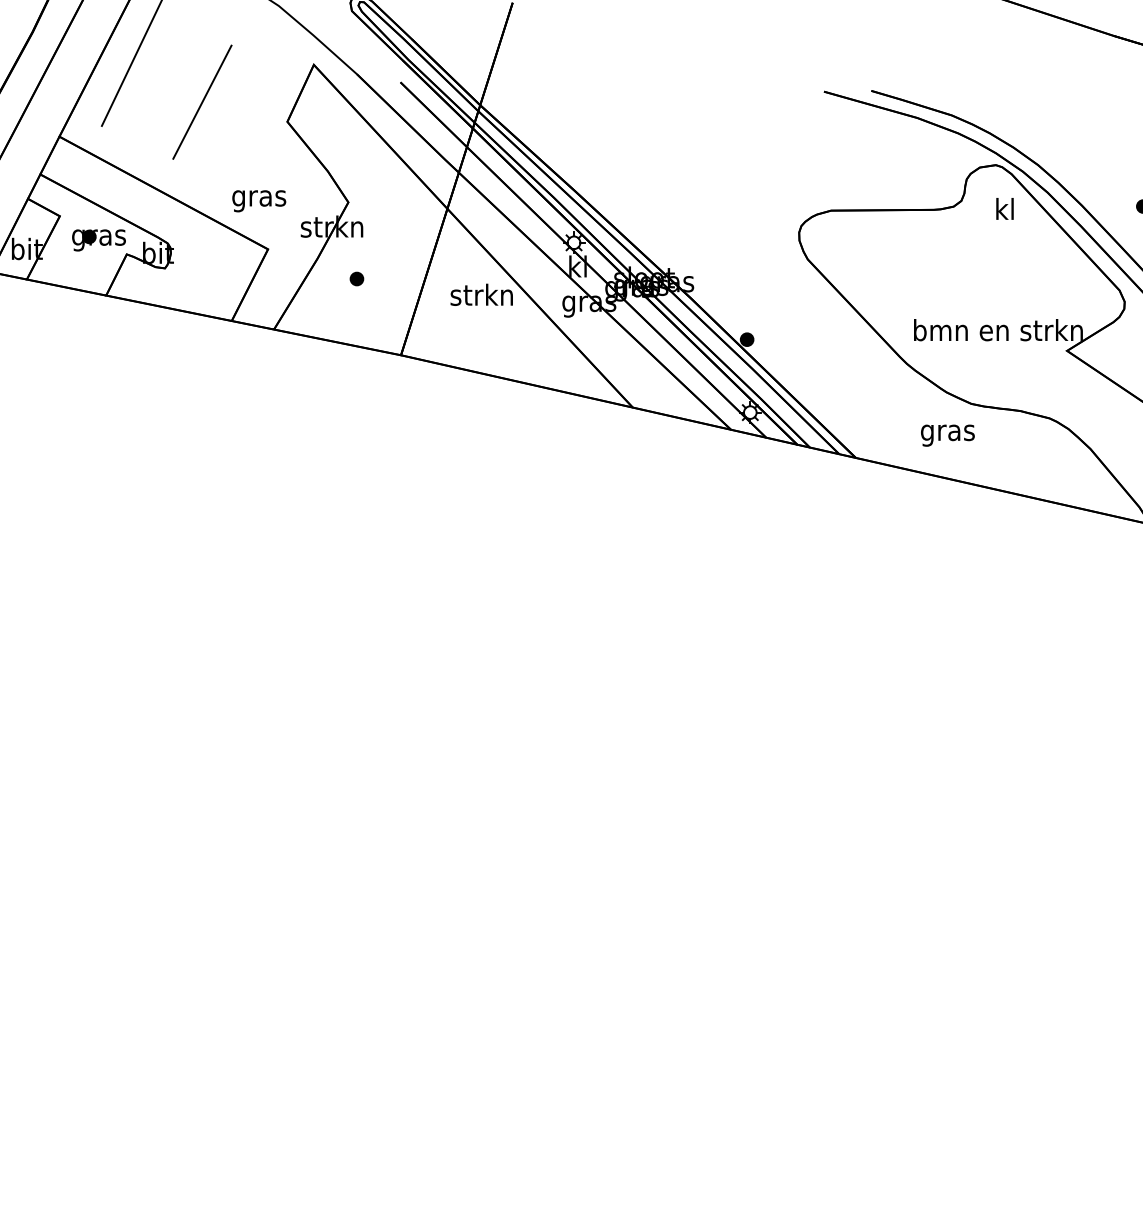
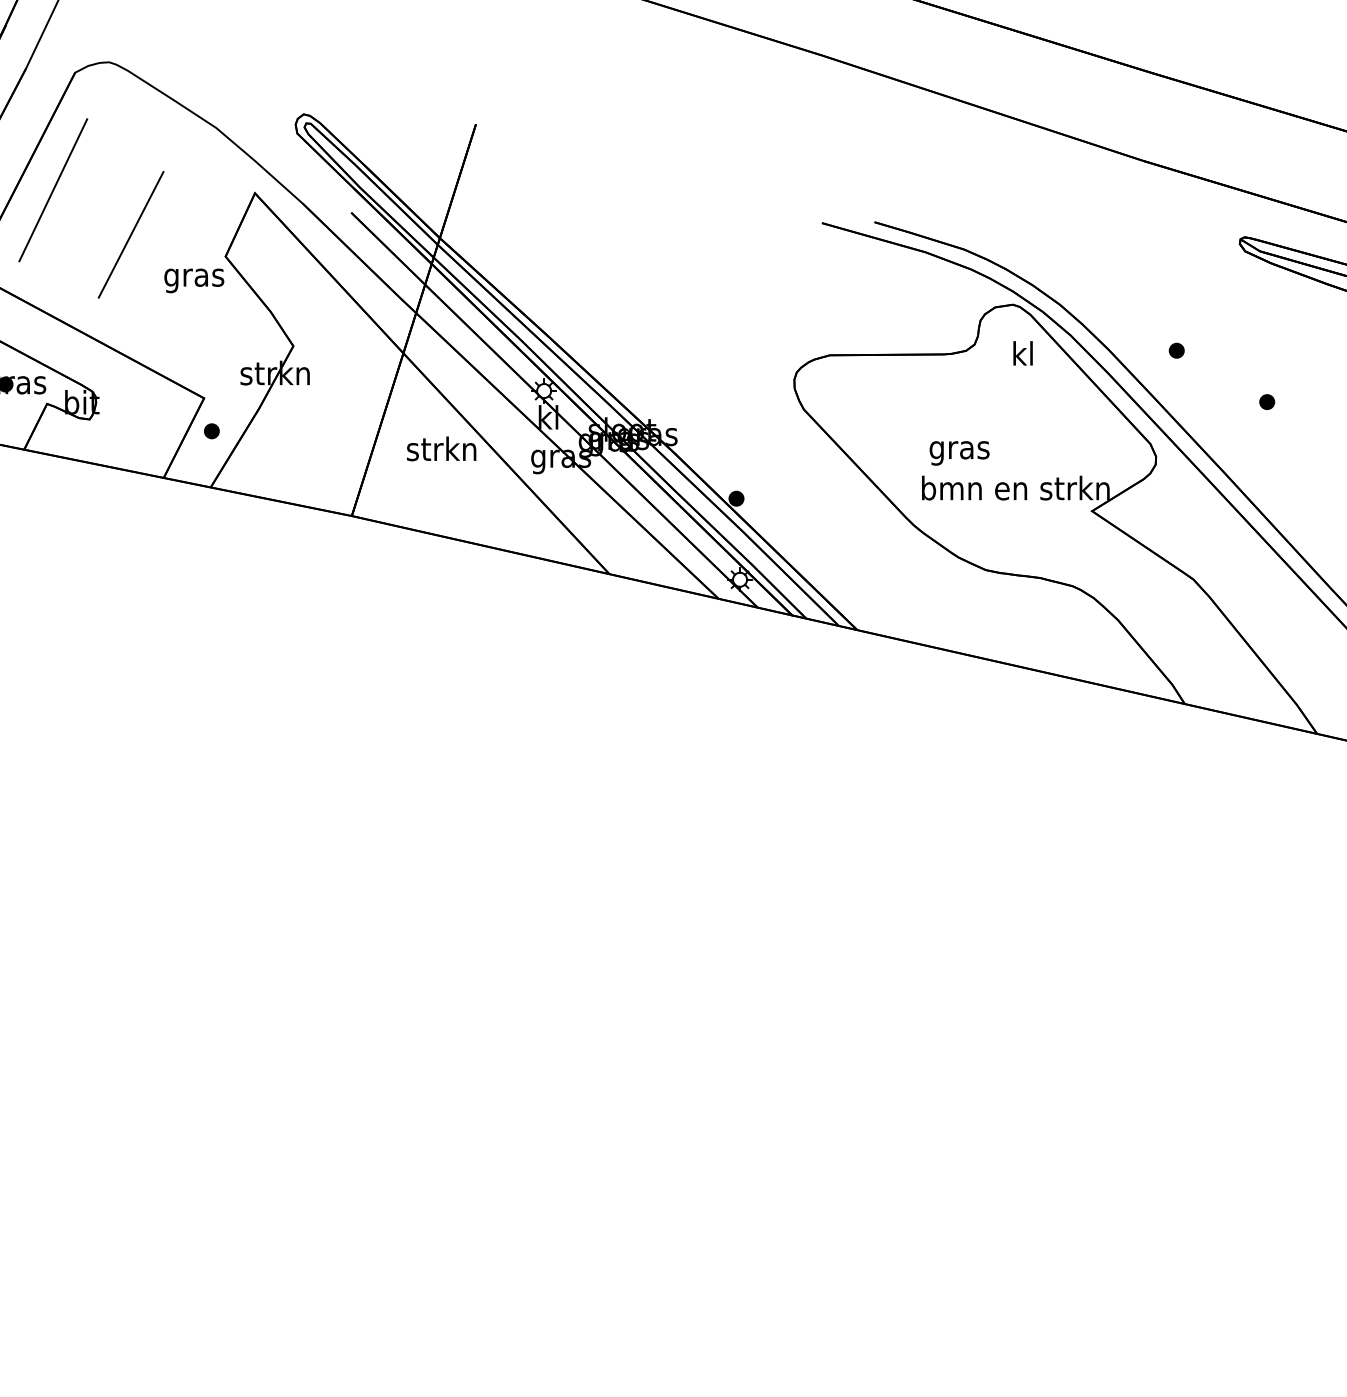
text: (259, 200) -> (194, 280), moved
part: (356, 279) -> (211, 431), moved
text: (947, 435) -> (959, 453), moved

